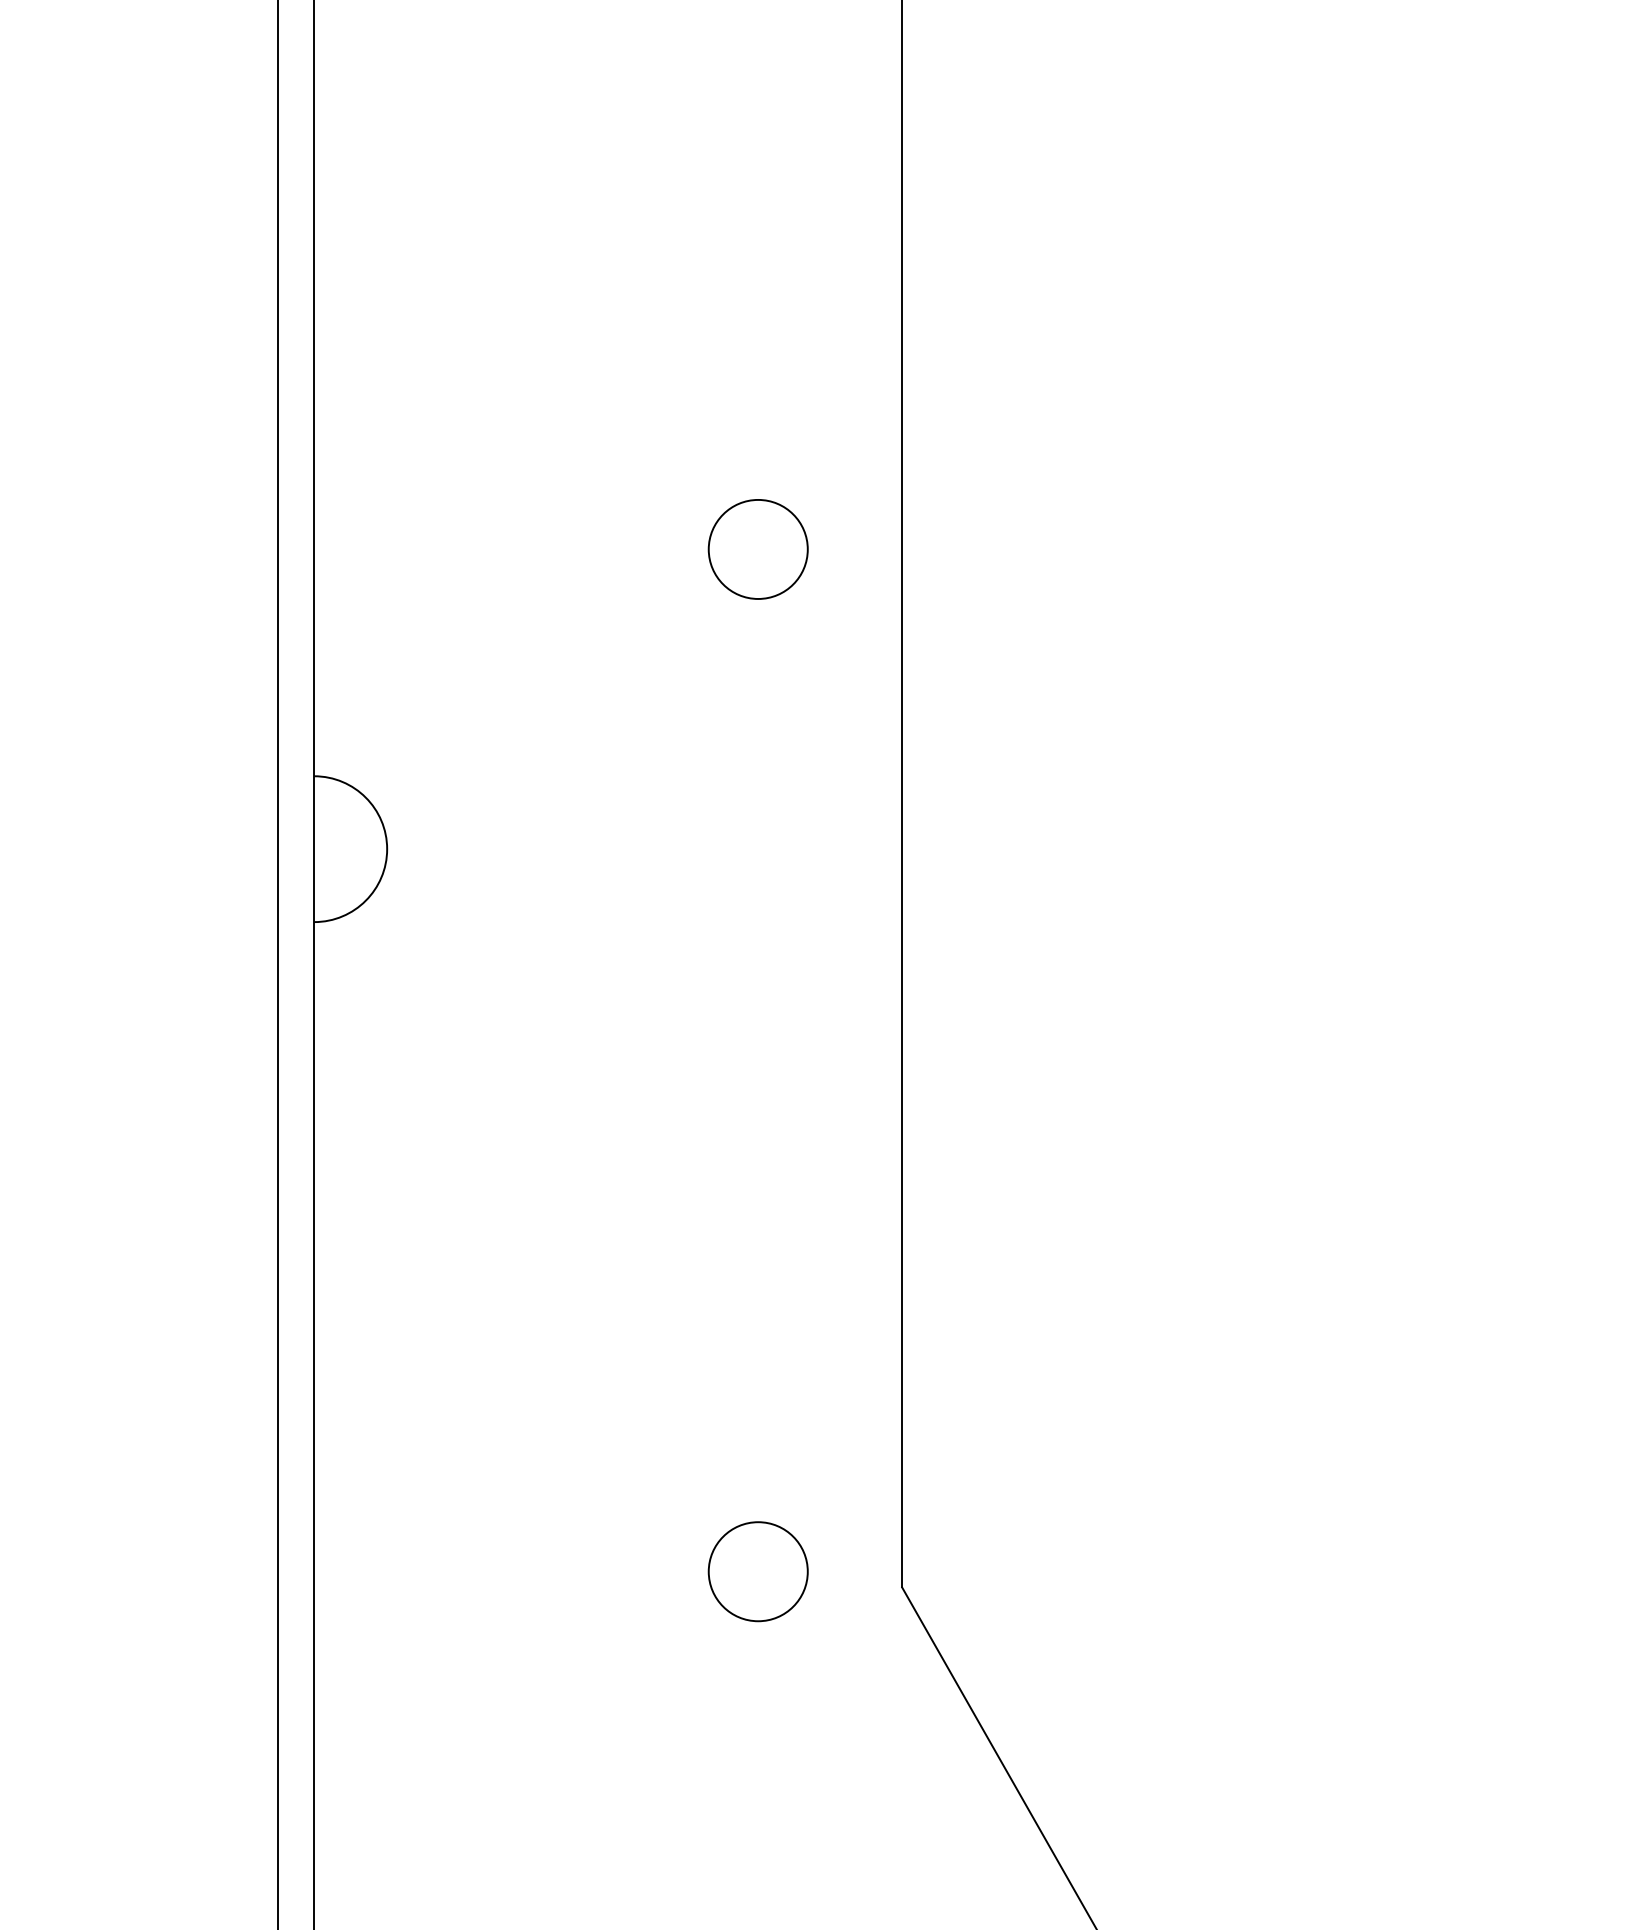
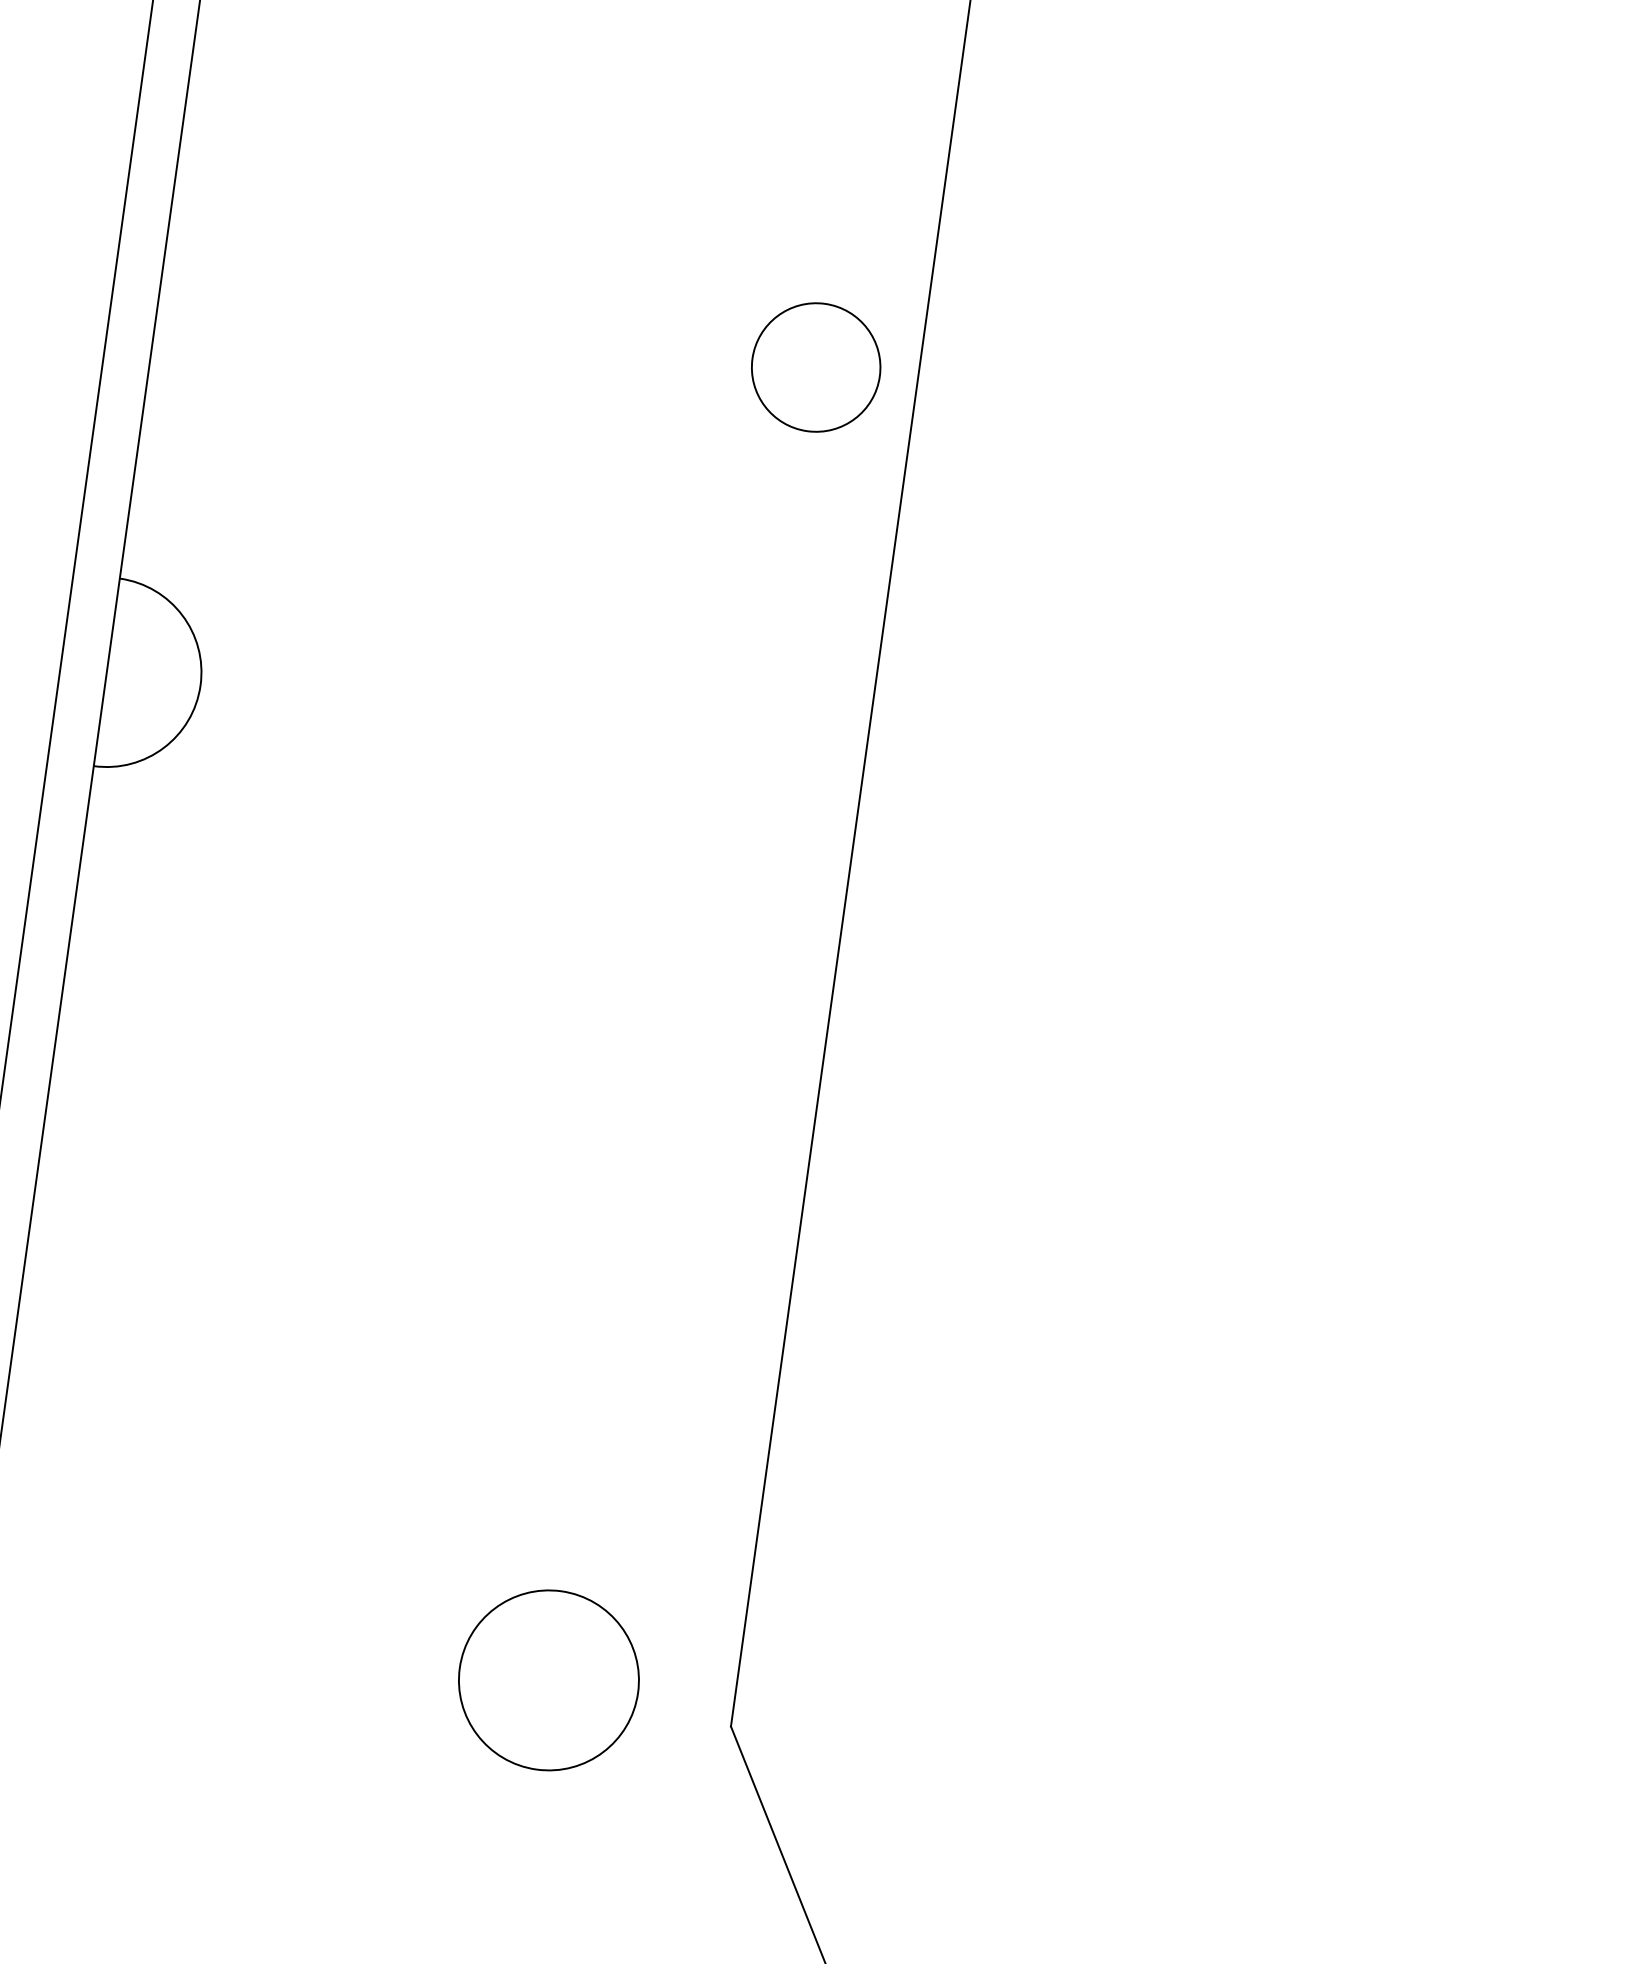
circle: (757, 549) -> (815, 367), moved
circle: (757, 1571) -> (547, 1680), size x1.4

